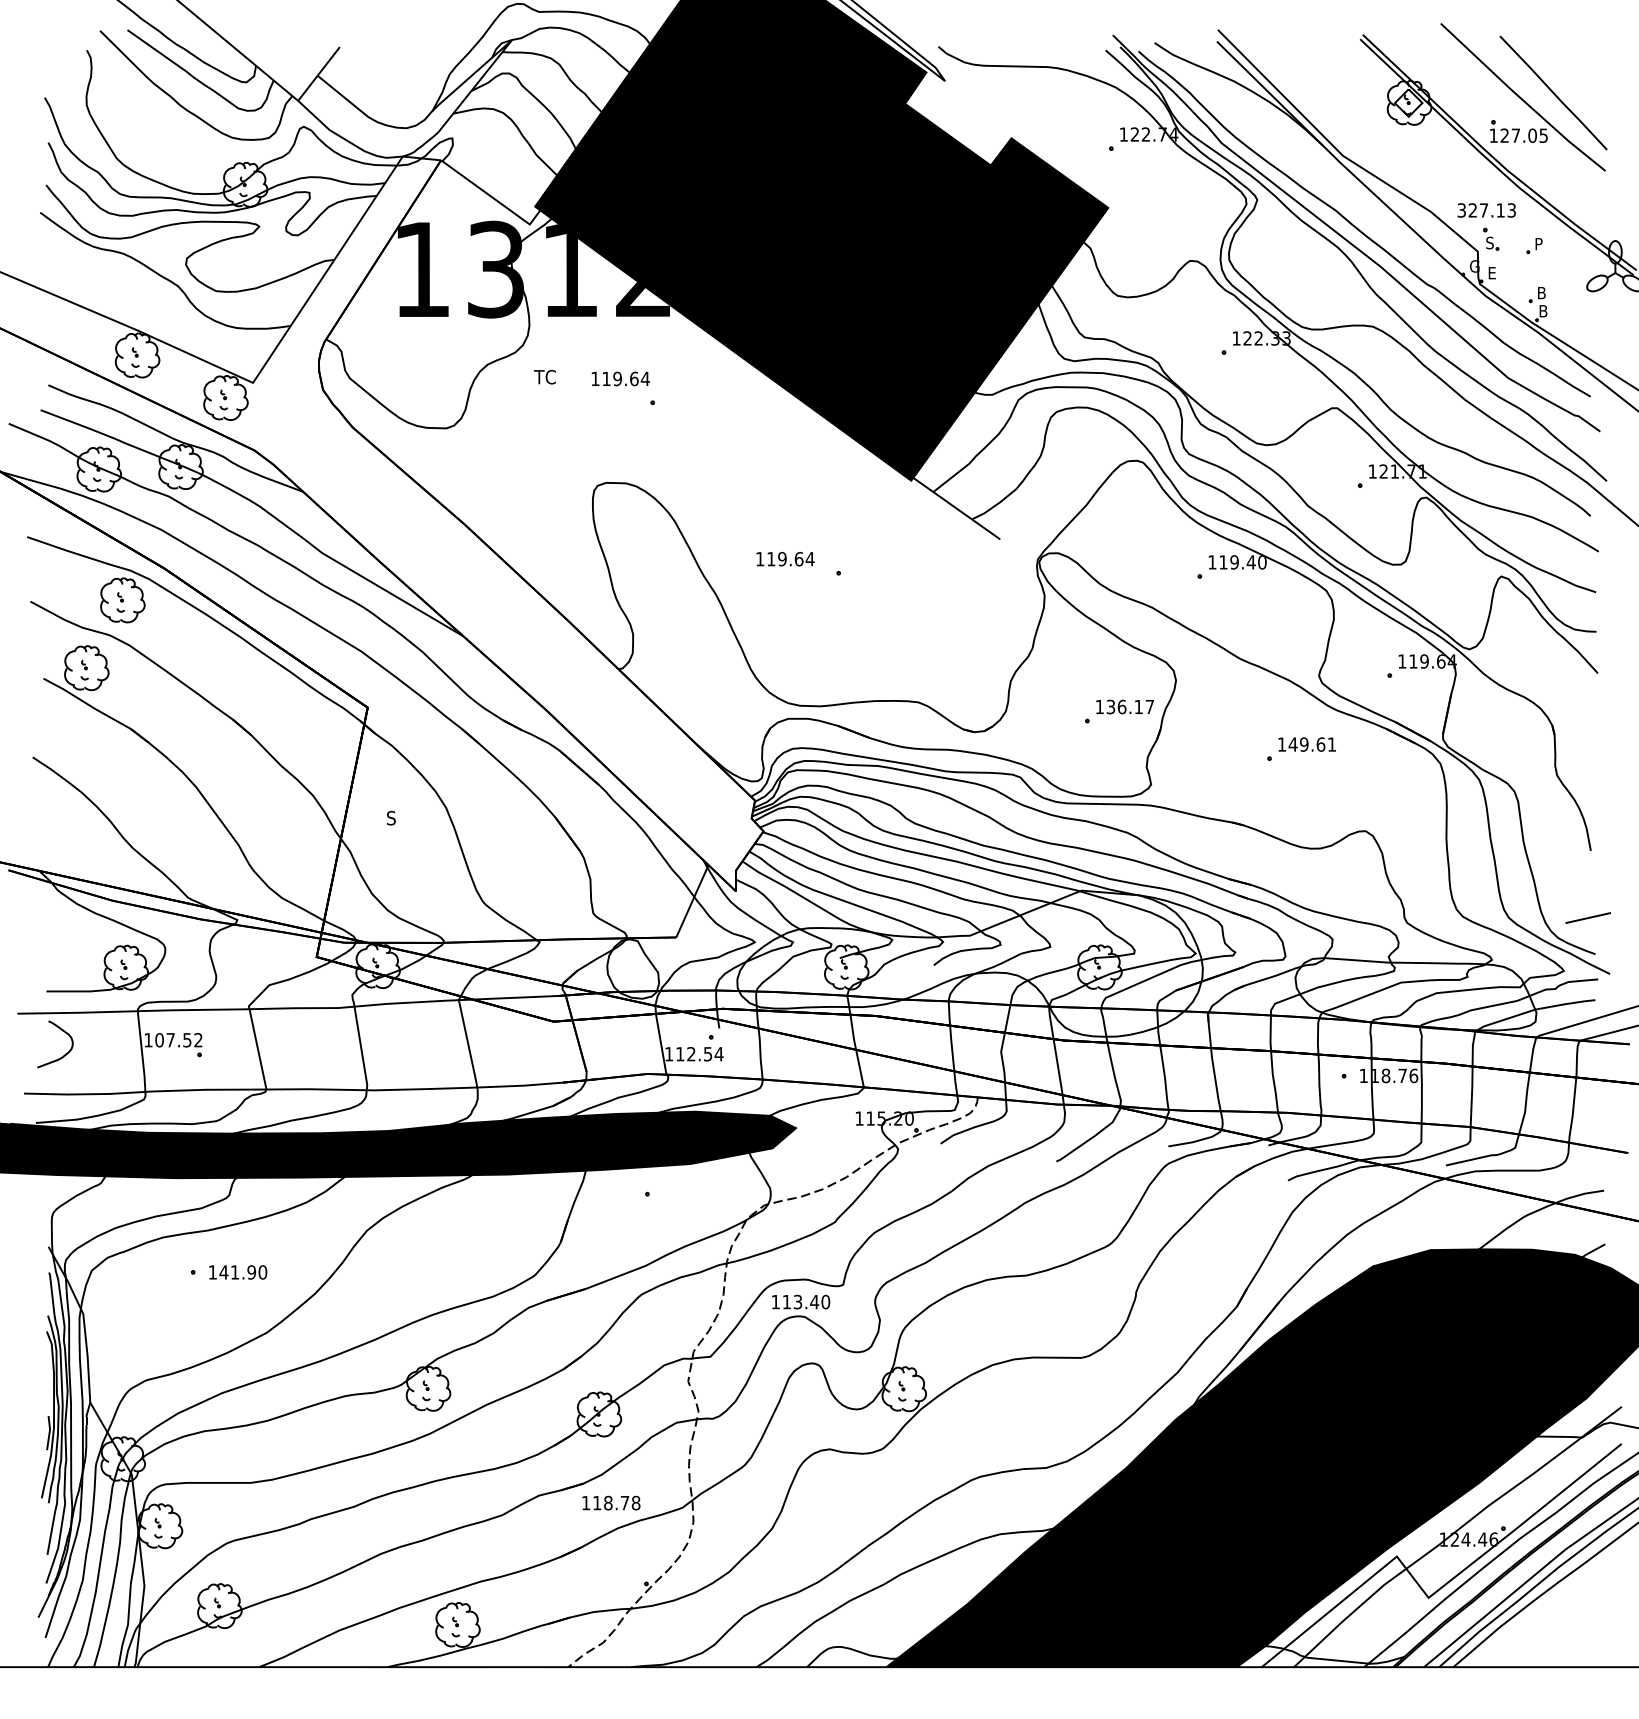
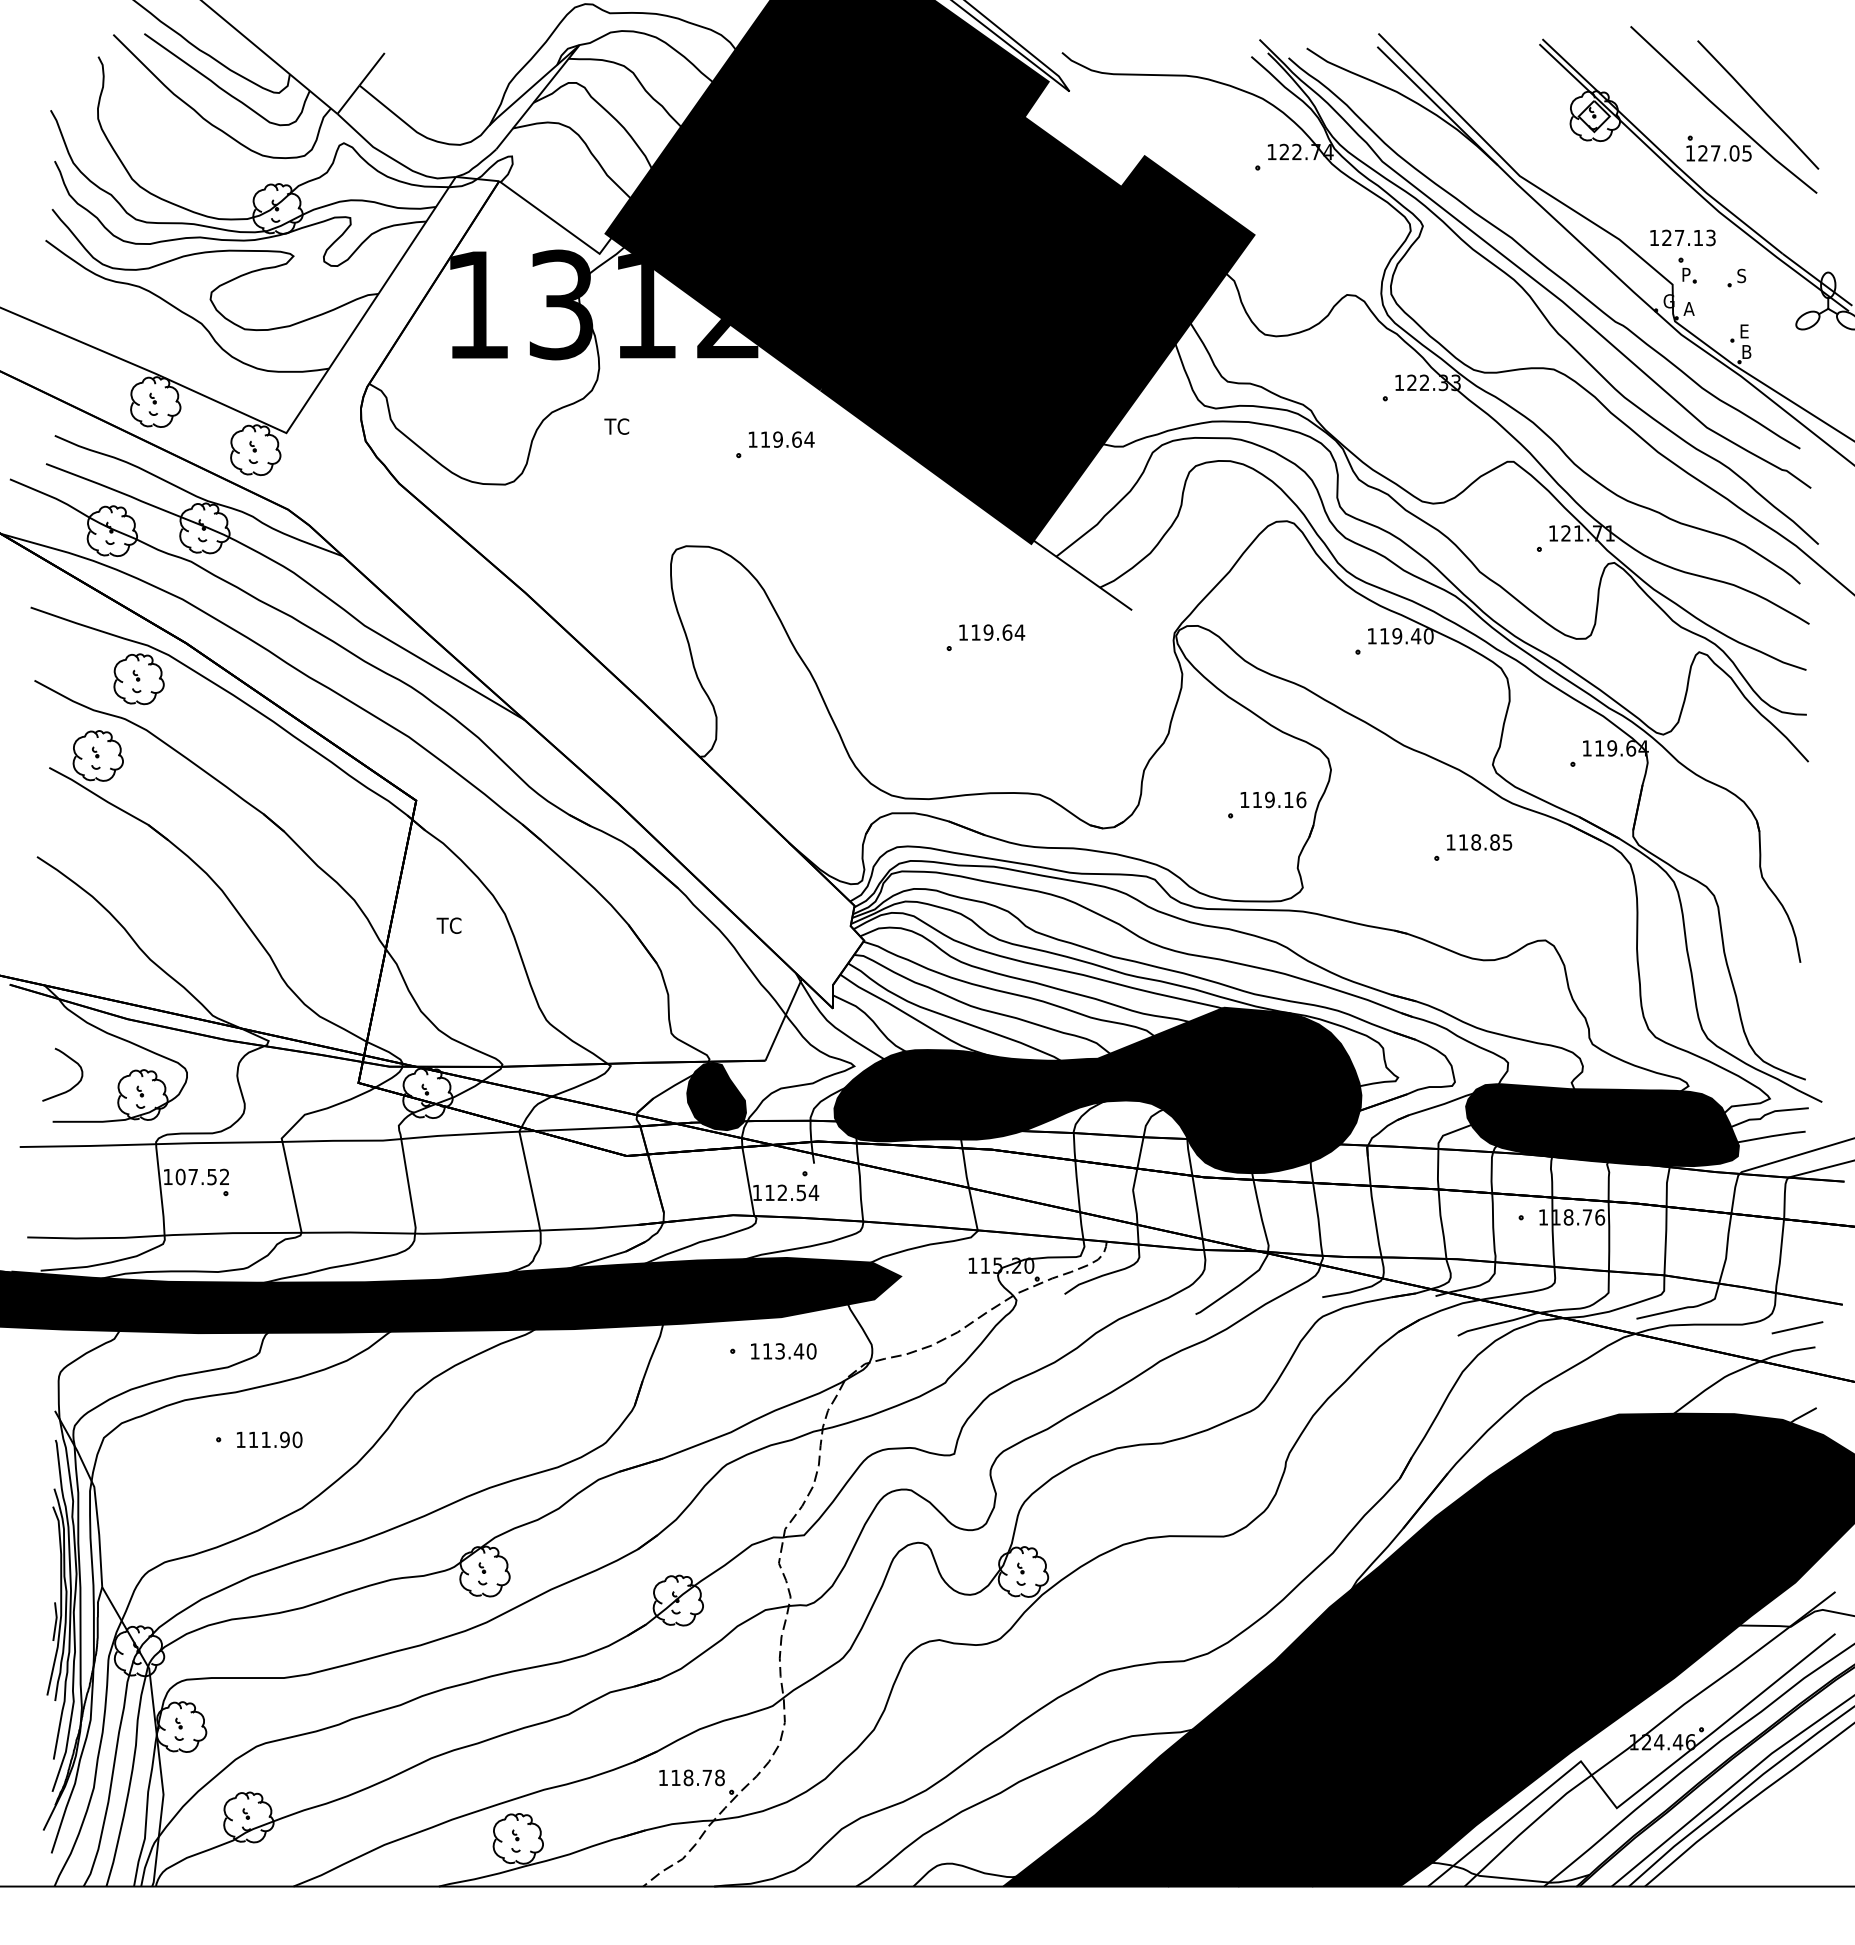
text: (1461, 210) -> (1654, 237), 327.13 -> 127.13
text: (1490, 242) -> (1686, 274), S -> P
text: (1538, 243) -> (1741, 275), P -> S
text: (1491, 272) -> (1688, 308), E -> A
text: (1544, 293) -> (1747, 331), B -> E
text: (620, 378) -> (781, 439), moved
text: (785, 559) -> (992, 632), moved
text: (1130, 706) -> (1279, 799), 136.17 -> 119.16
text: (1312, 744) -> (1485, 842), 149.61 -> 118.85
text: (396, 817) -> (448, 925), S -> TC
line: (1588, 917) -> (1797, 1327), moved
fill: (969, 963) -> (1097, 1090), added
fill: (633, 969) -> (716, 1096), added
fill: (1415, 994) -> (1602, 1125), added
curve: (64, 1054) -> (72, 1086), moved
text: (223, 1272) -> (253, 1439), 141.90 -> 111.90
text: (800, 1302) -> (783, 1351), moved
text: (610, 1502) -> (691, 1777), moved

